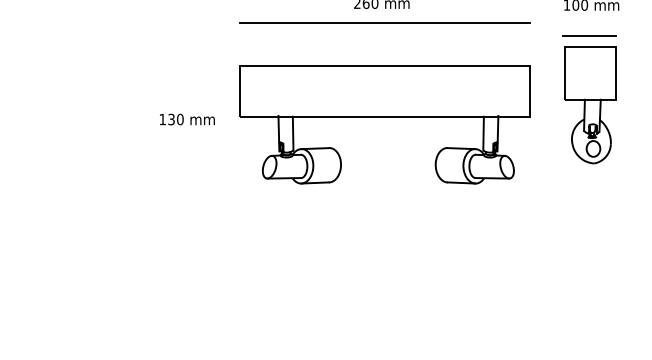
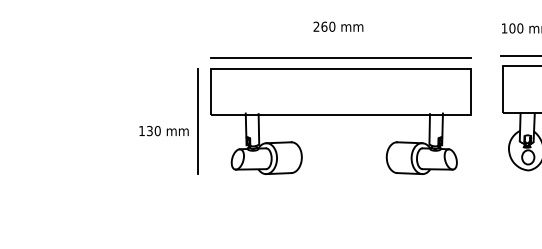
line: (384, 22) -> (340, 57), moved
line: (225, 108) -> (198, 121), added
part: (384, 117) -> (340, 114), moved

